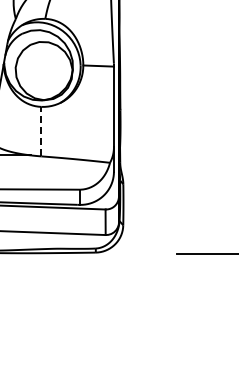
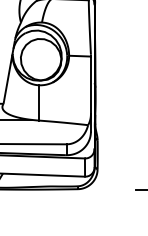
line: (41, 131) -> (39, 102), dashed -> solid

